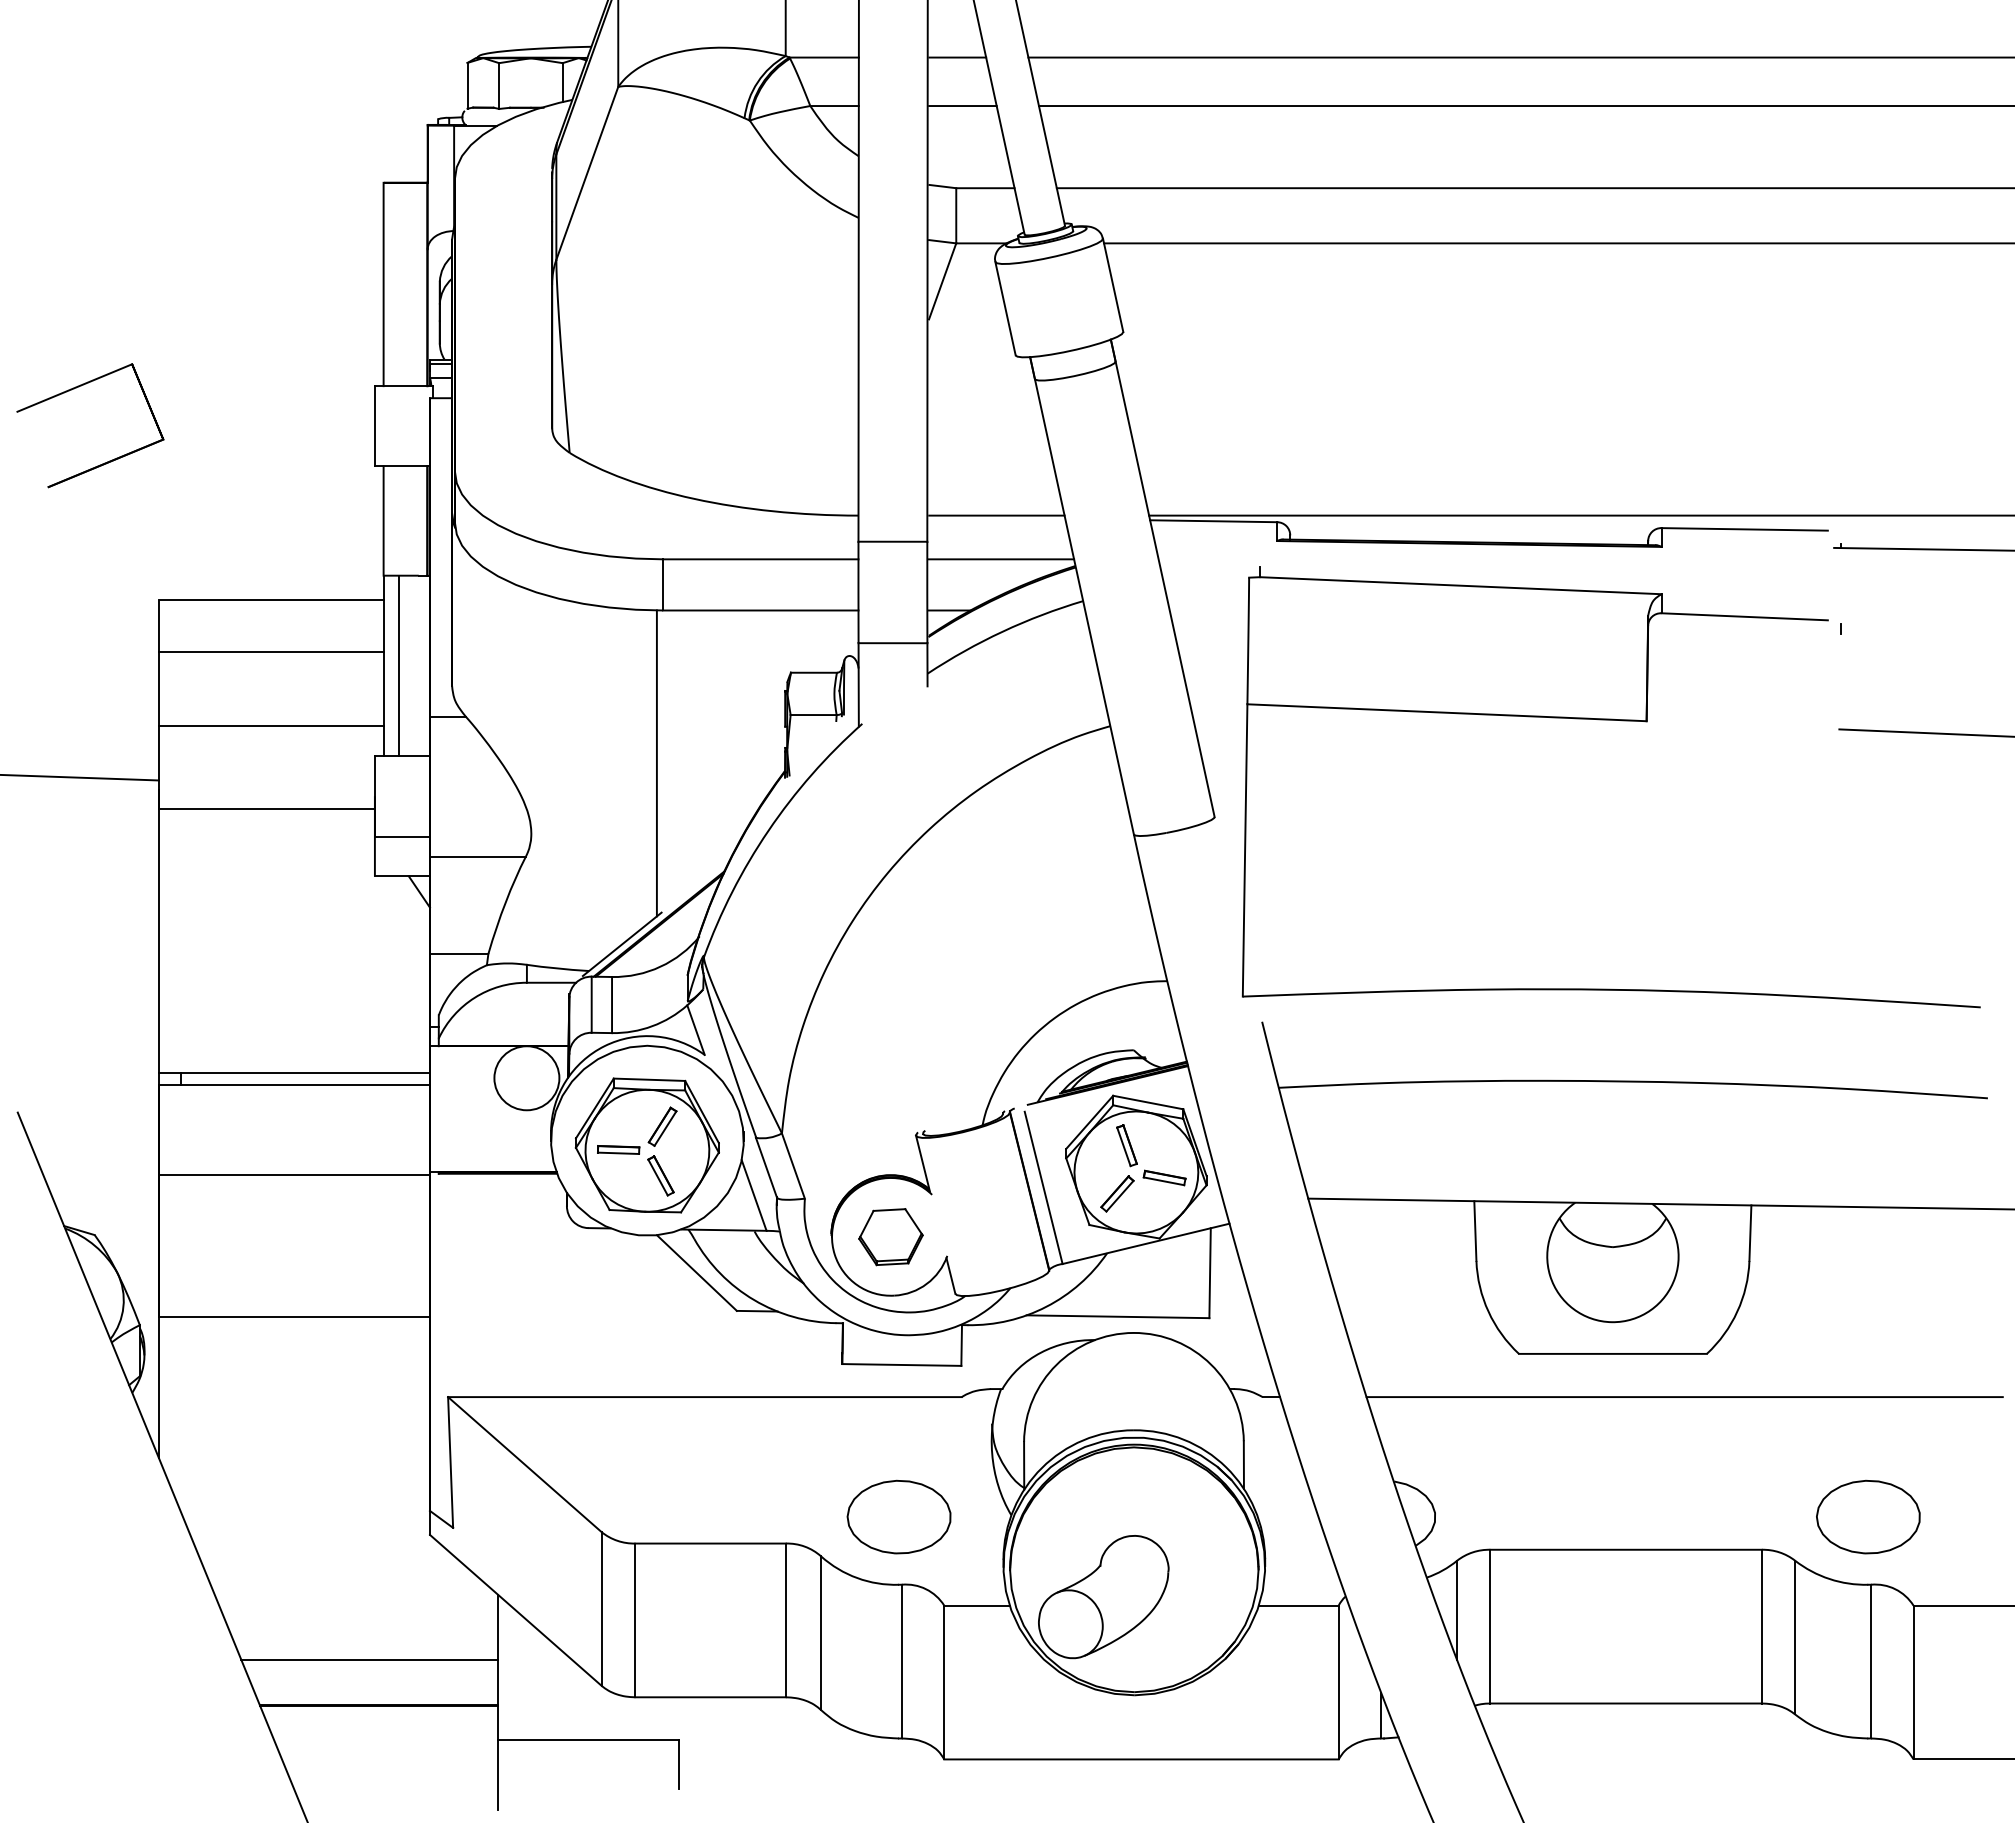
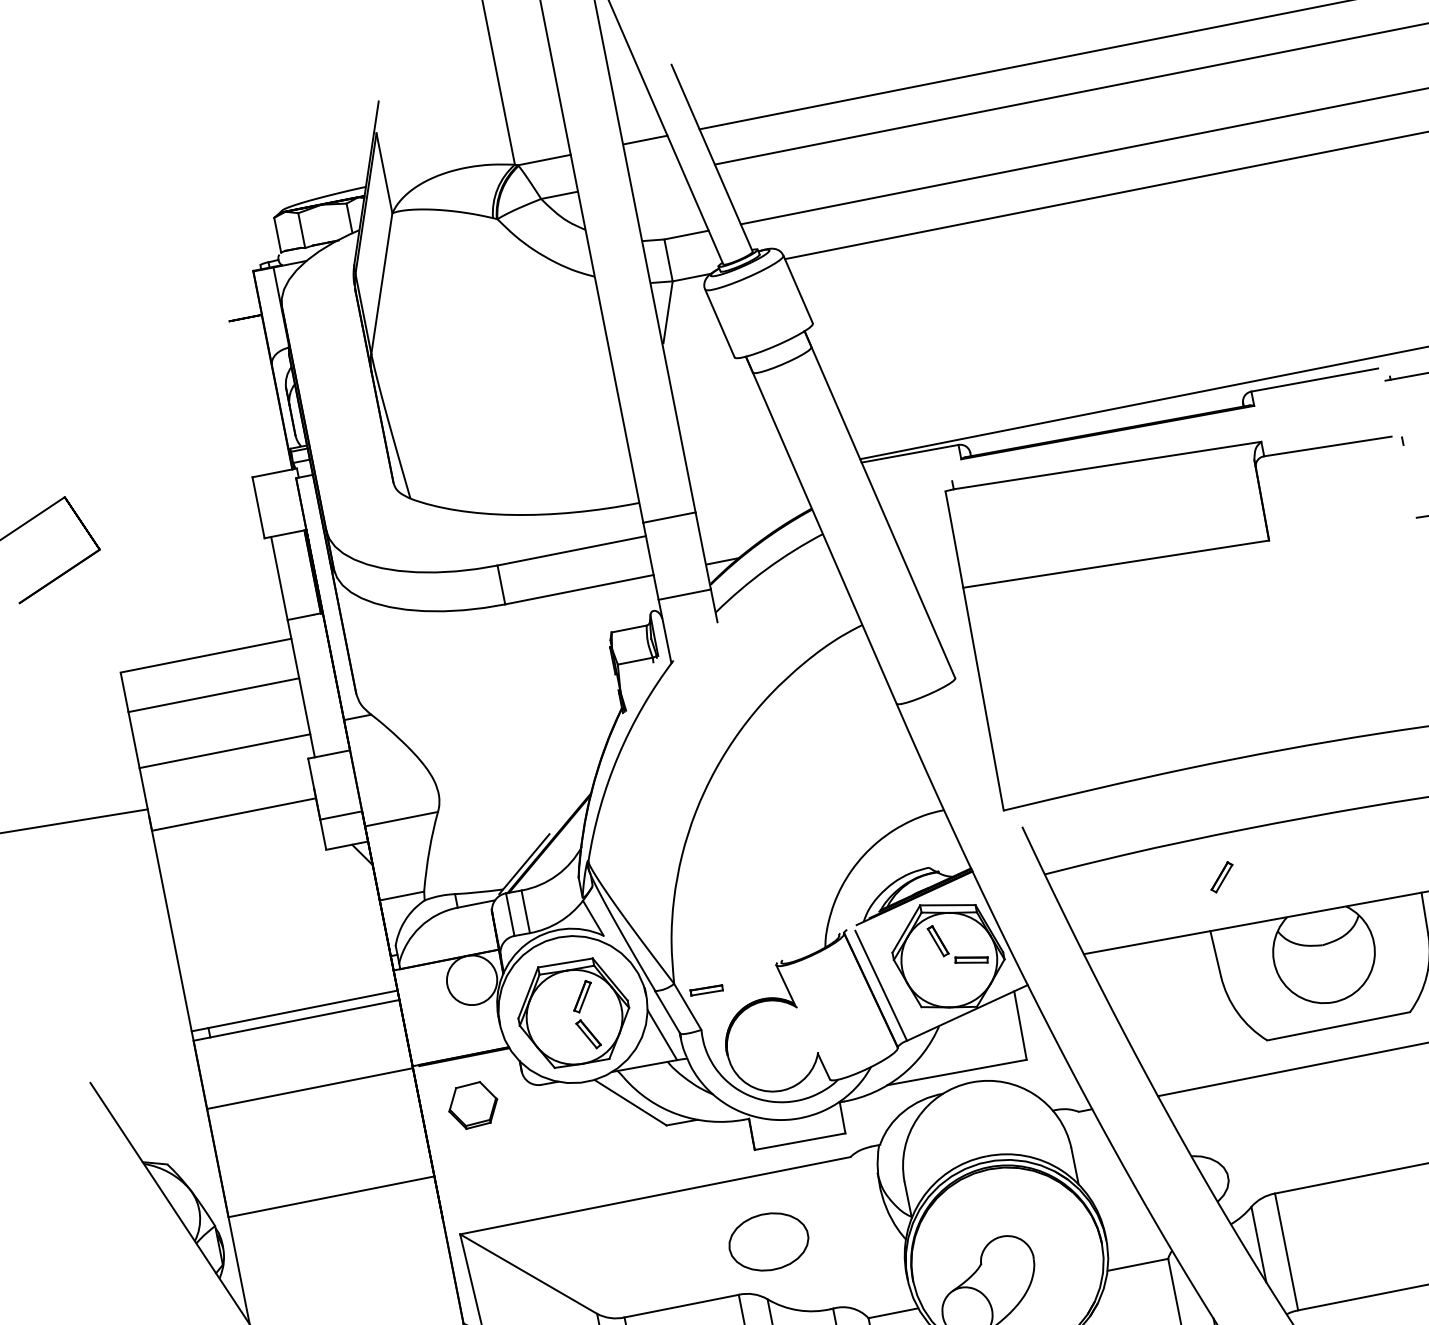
line: (962, 106) -> (656, 176), removed
line: (383, 284) -> (243, 398), removed
line: (996, 515) -> (744, 482), removed
line: (1001, 559) -> (754, 514), removed
line: (399, 665) -> (313, 685), removed
line: (656, 763) -> (523, 721), removed
part: (618, 1149) -> (706, 990), moved
part: (1117, 1193) -> (1221, 876), moved
part: (890, 1237) -> (472, 1105), moved
part: (898, 1516) -> (768, 1241), moved

